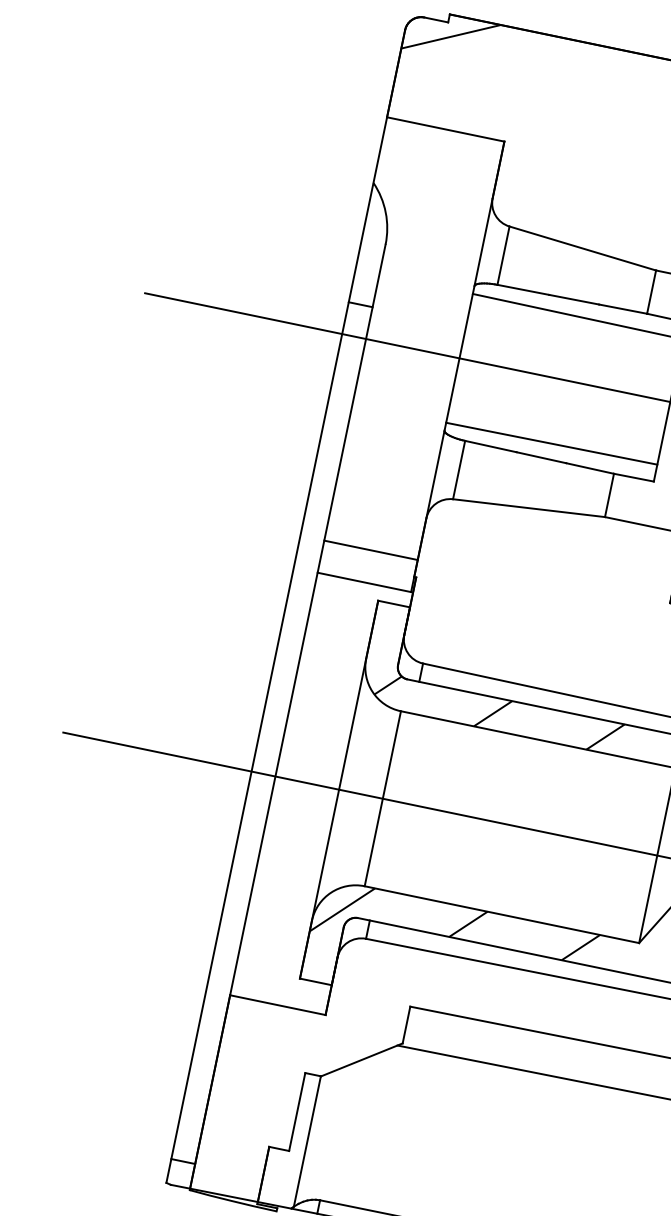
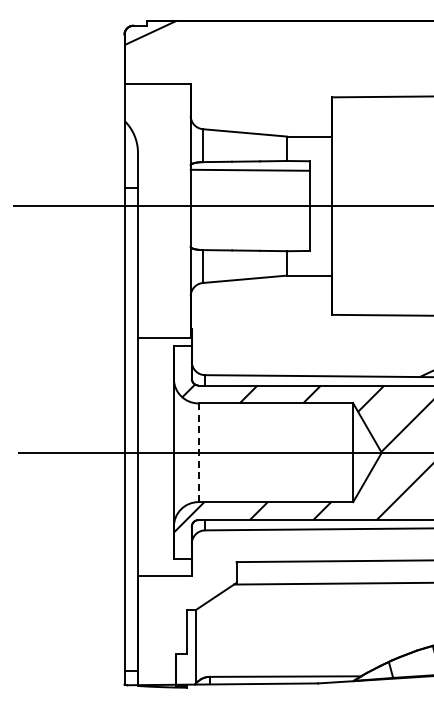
line: (550, 442) -> (249, 241), removed
line: (371, 549) -> (164, 319), removed
line: (382, 798) -> (198, 452), solid -> dashed

